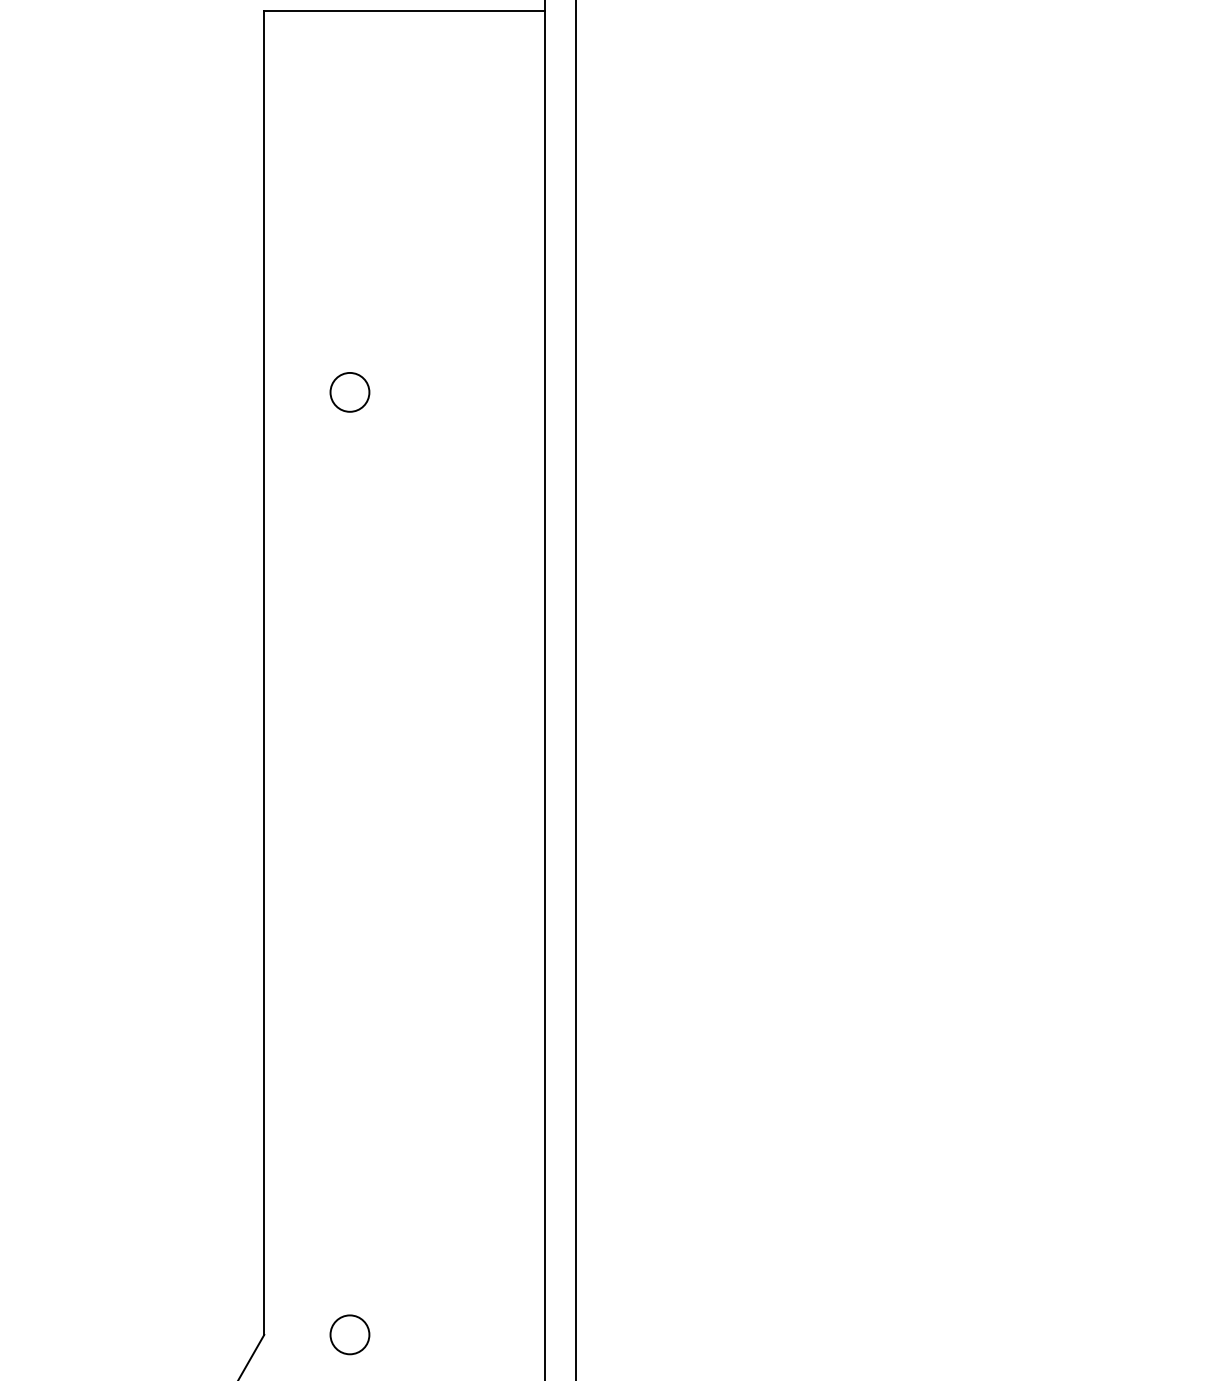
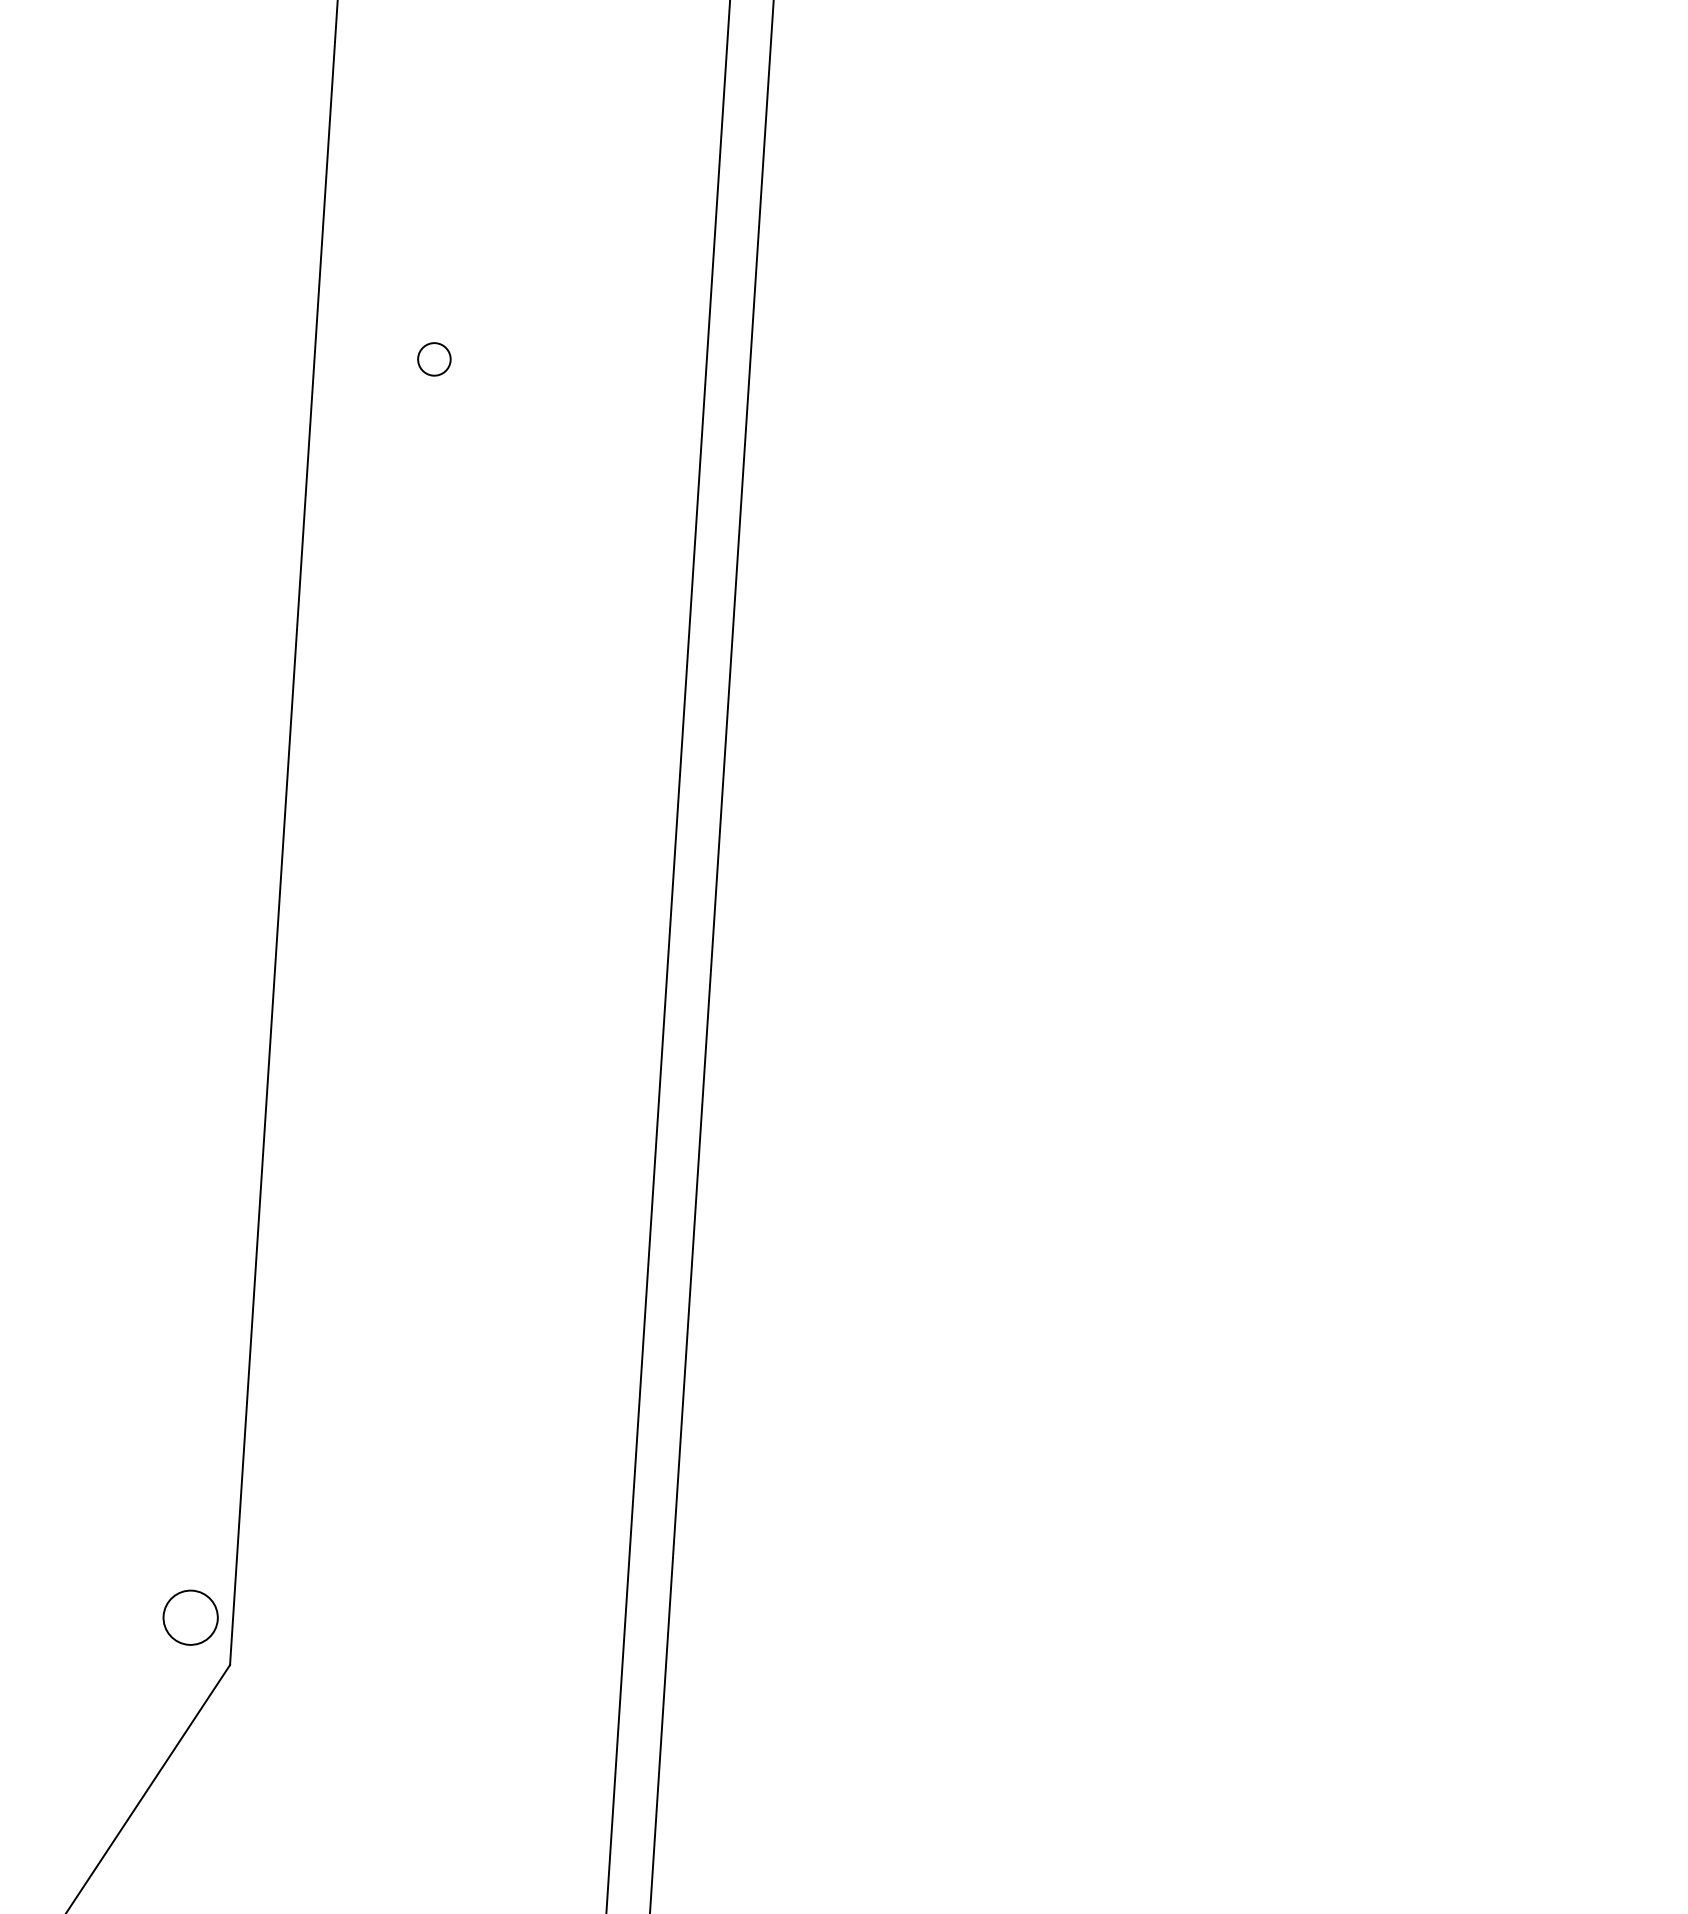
circle: (349, 391) -> (433, 358), size x0.6
circle: (349, 1334) -> (190, 1617), moved

